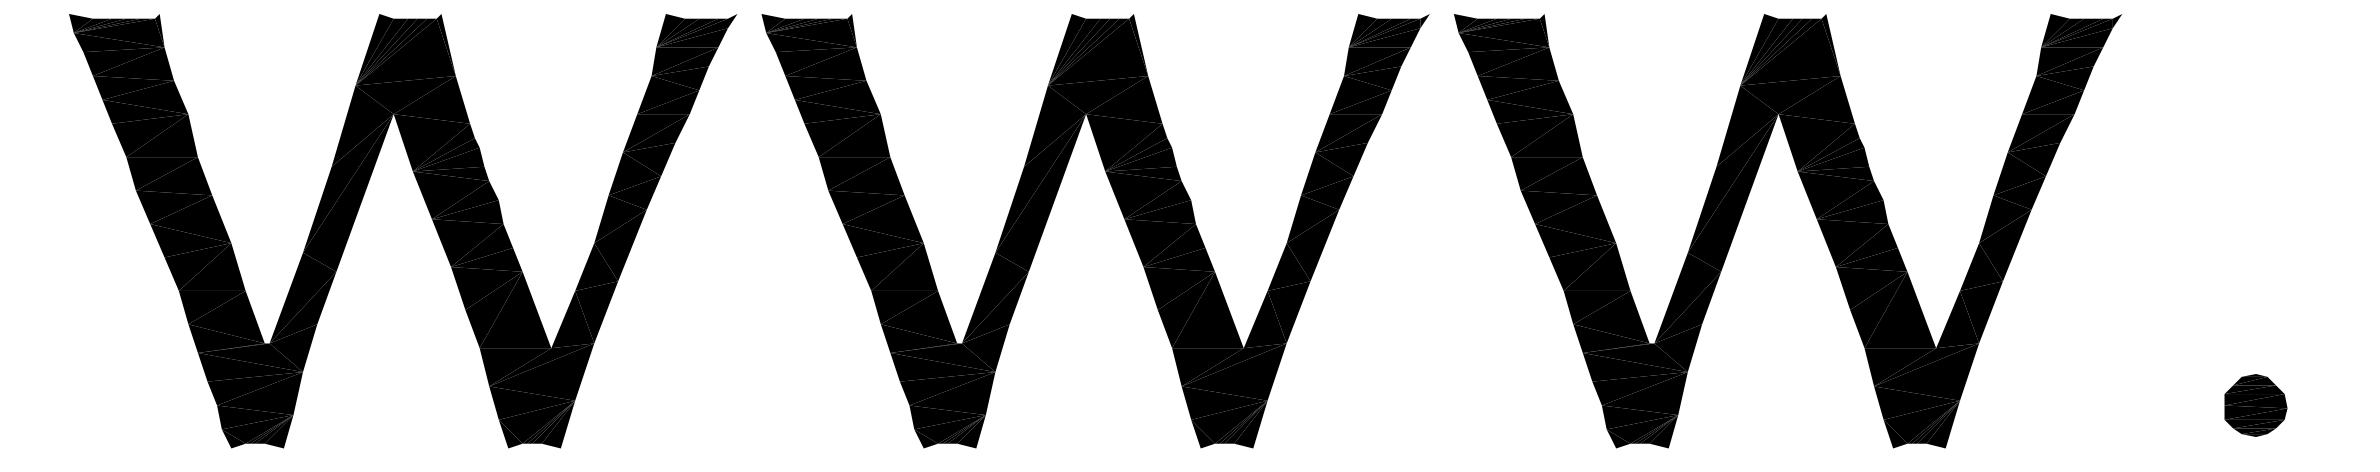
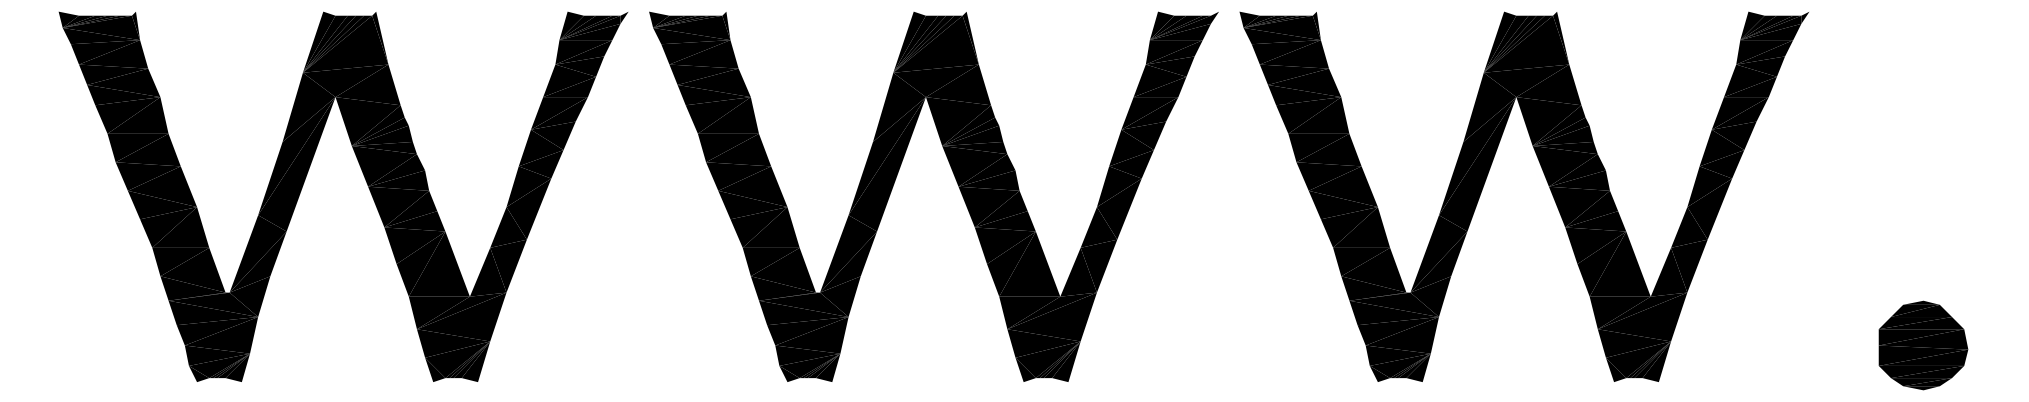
part: (2255, 405) -> (1923, 345), size x1.67

